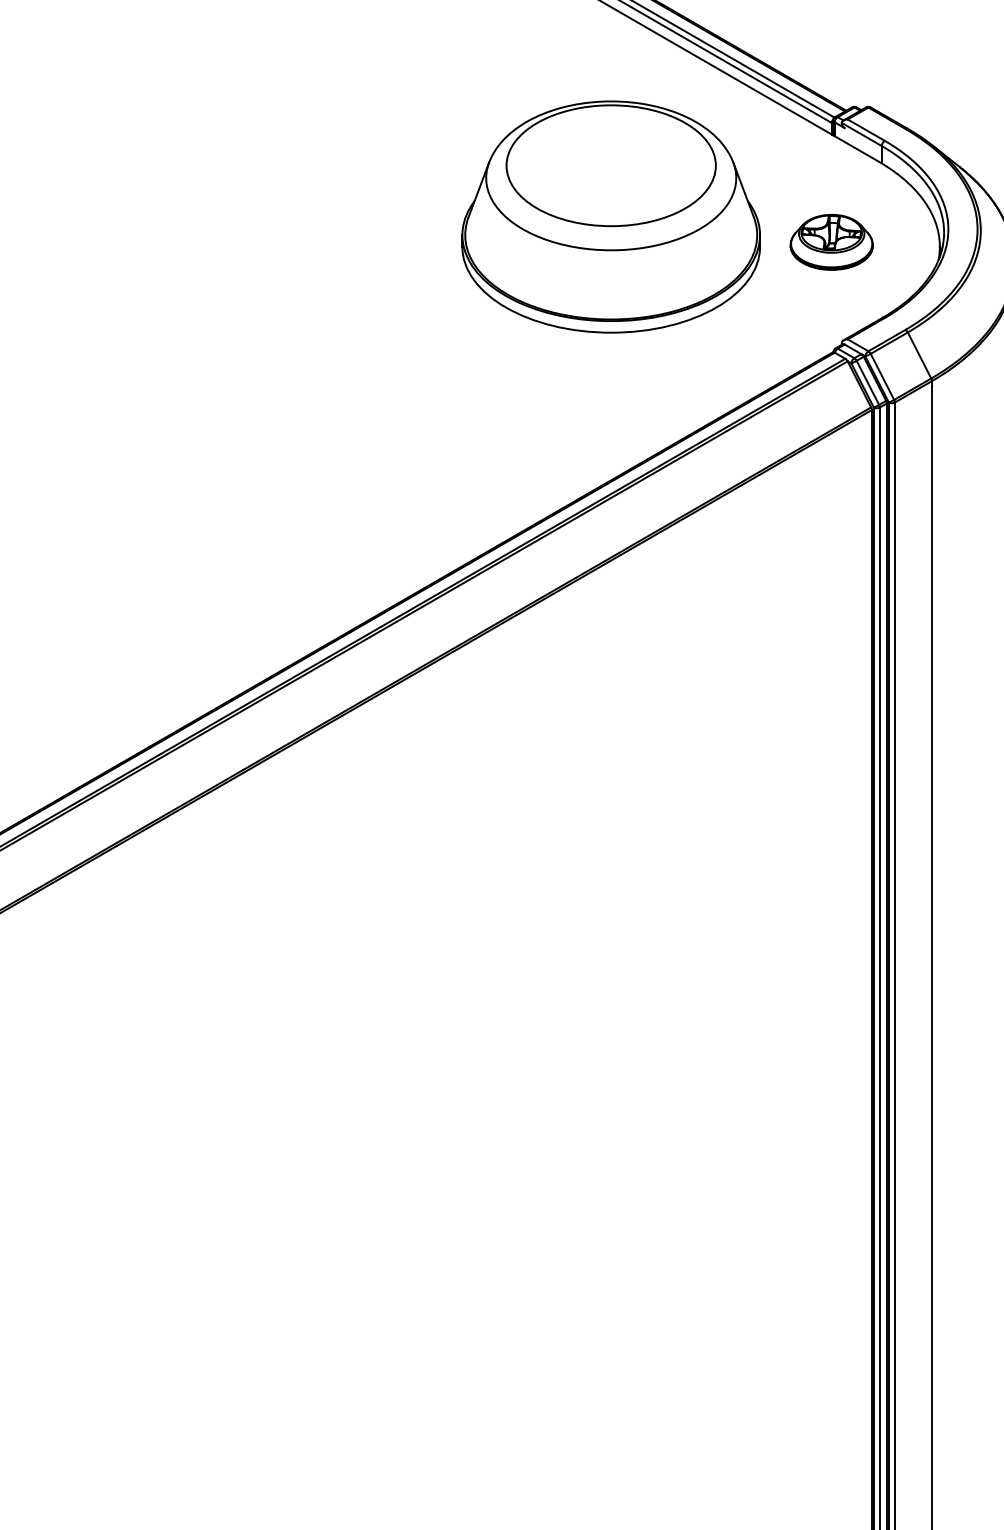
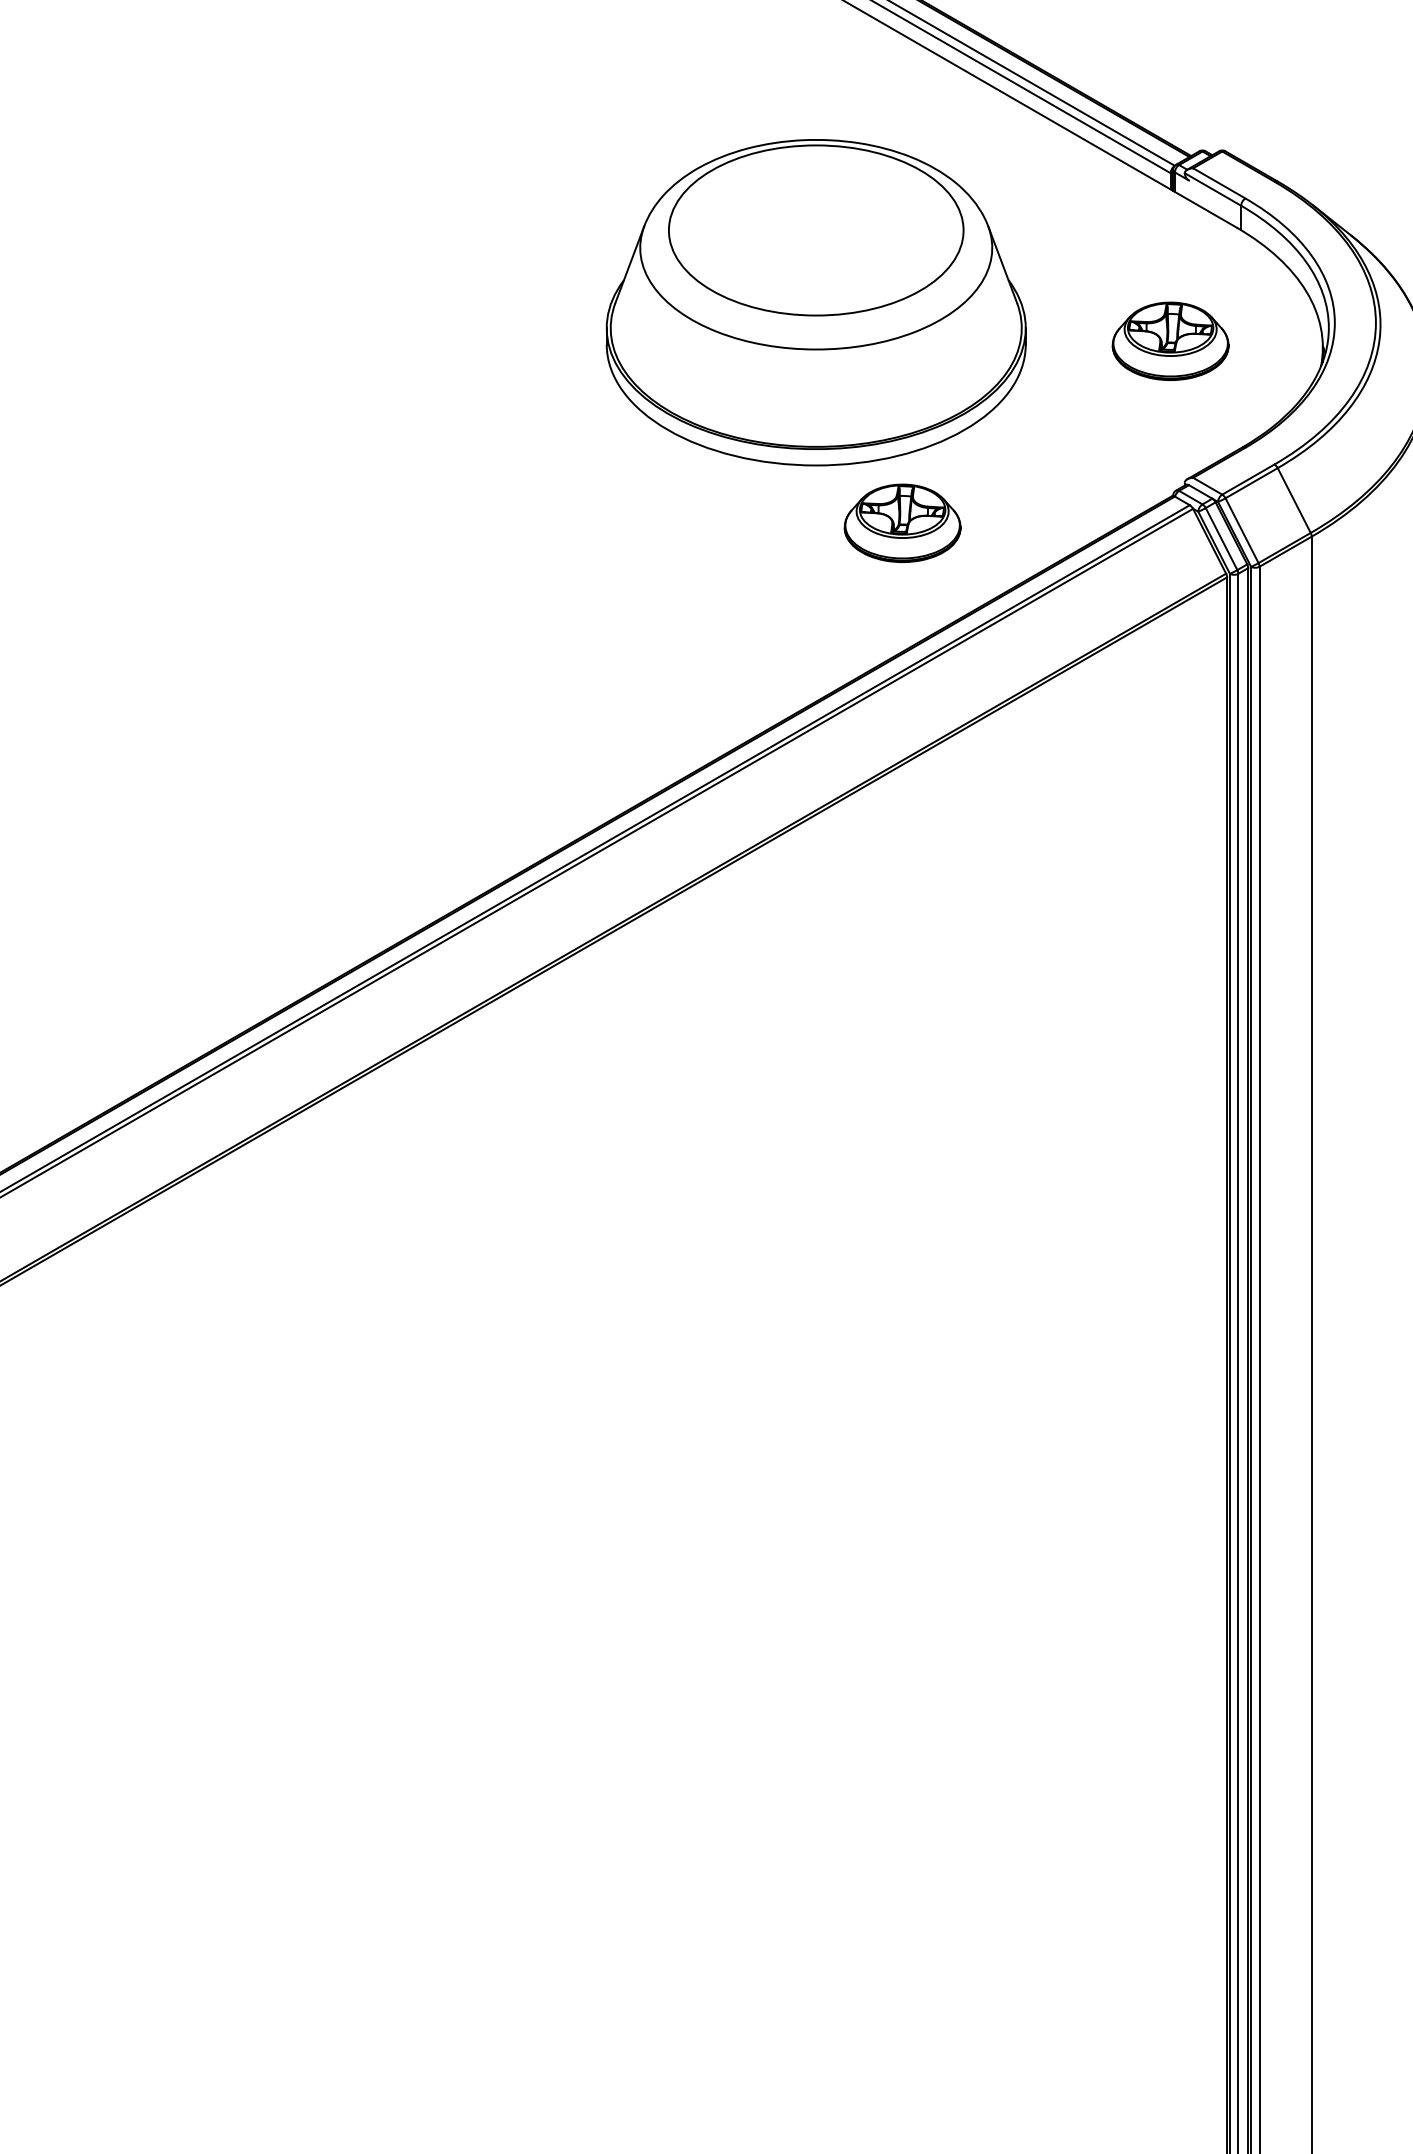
part: (610, 216) -> (815, 302), moved
part: (641, 371) -> (902, 522), added

